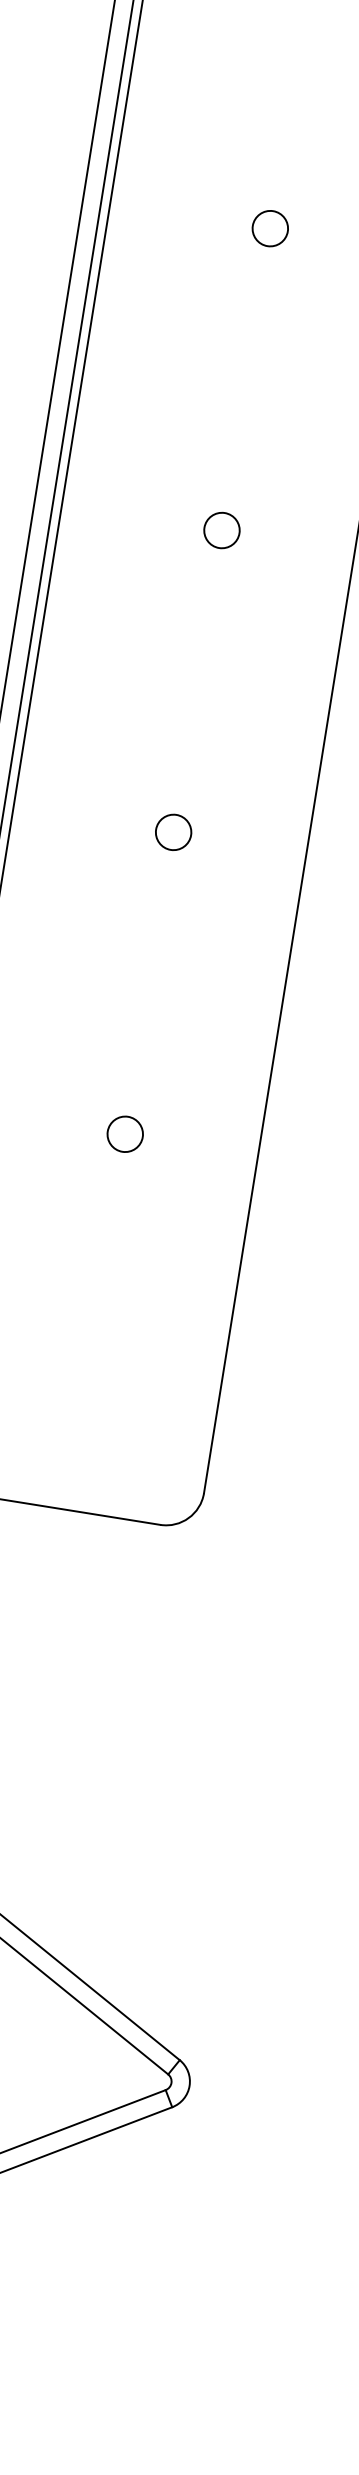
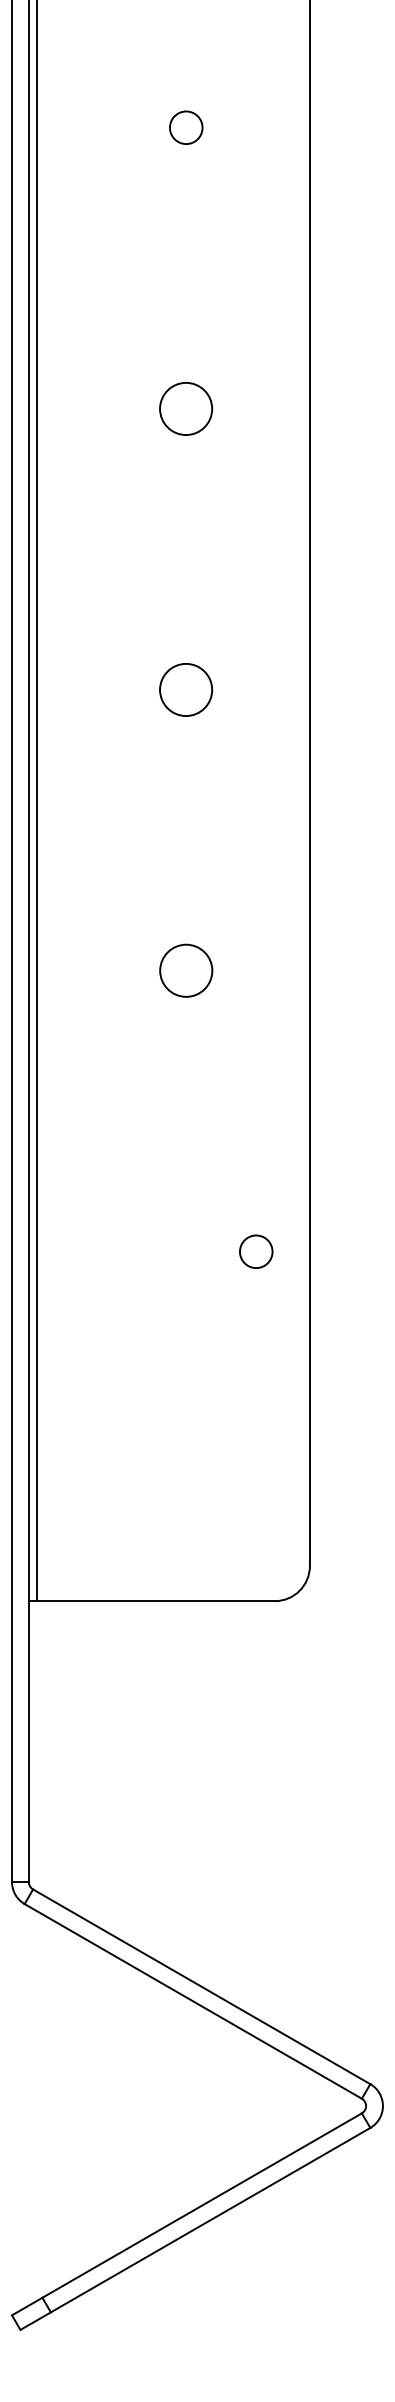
circle: (270, 228) -> (186, 408), size x1.6
circle: (222, 530) -> (186, 689), size x1.6
circle: (172, 831) -> (185, 970), size x1.6
circle: (125, 1134) -> (256, 1251), moved

